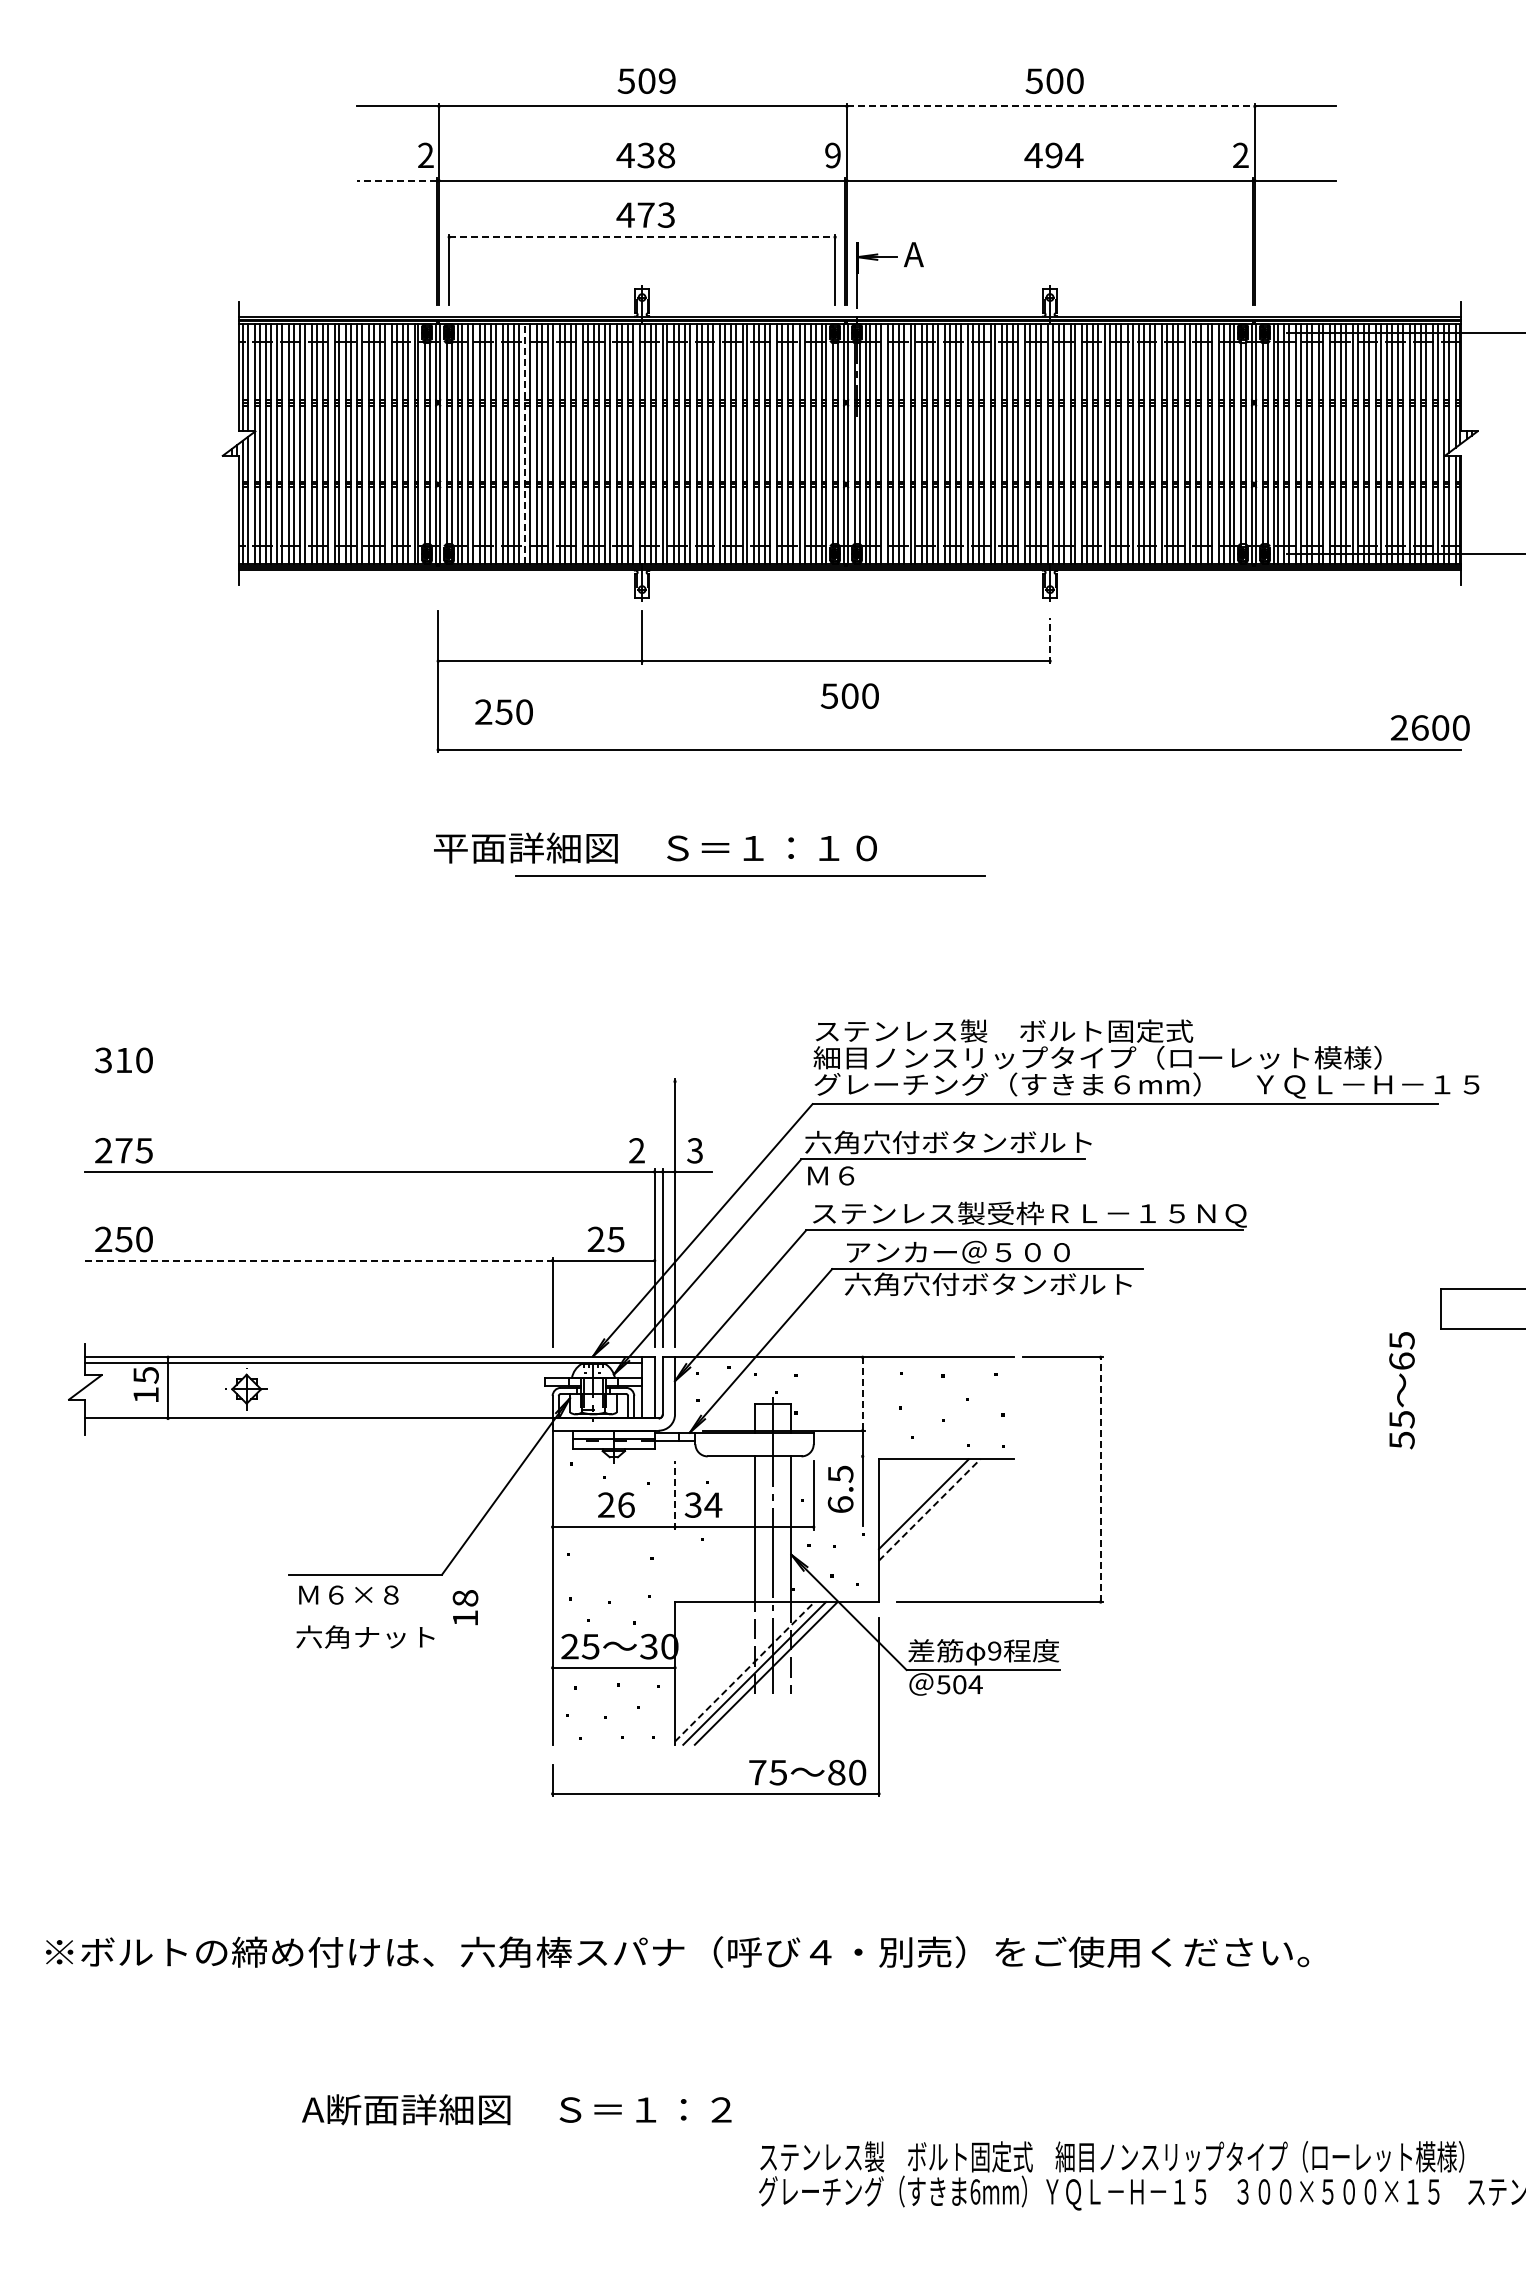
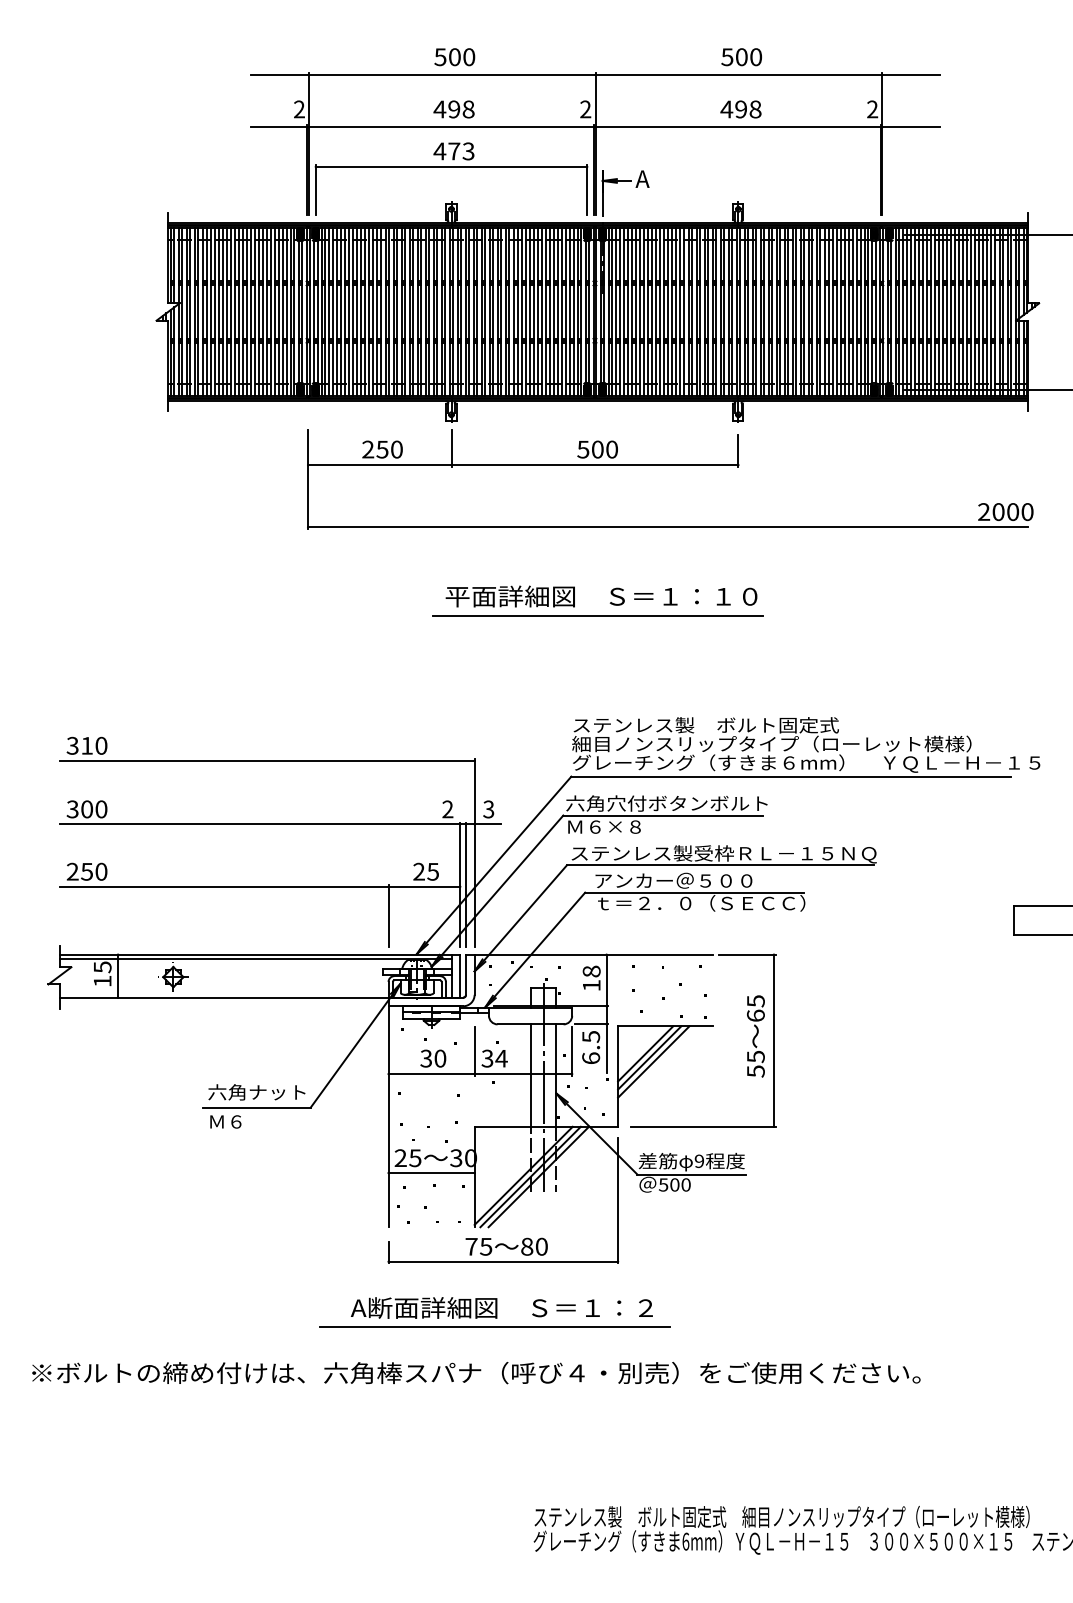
text: (666, 80) -> (468, 56), 509 -> 500
line: (1050, 106) -> (738, 74), dashed -> solid
text: (645, 155) -> (453, 109), 438 -> 498
text: (832, 155) -> (585, 109), 9 -> 2
text: (1074, 155) -> (755, 109), 494 -> 498
line: (397, 180) -> (279, 127), dashed -> solid
line: (642, 237) -> (451, 167), dashed -> solid
line: (525, 443) -> (369, 312), dashed -> solid
line: (1050, 640) -> (738, 450), dashed -> solid
text: (849, 695) -> (597, 449), moved
text: (503, 711) -> (382, 449), moved
text: (1419, 727) -> (998, 511), 2600 -> 2000
text: (655, 847) -> (601, 596), moved
line: (750, 875) -> (598, 615), moved
line: (380, 1081) -> (267, 760), added
text: (123, 1150) -> (86, 809), 275 -> 300
text: (888, 1175) -> (624, 826), Ｍ６ -> Ｍ６×８
line: (319, 1260) -> (224, 886), dashed -> solid
text: (994, 1284) -> (699, 903), 六角穴付ボタンボルト -> ｔ＝２．０（ＳＥＣＣ）
text: (1401, 1390) -> (755, 1036), moved
line: (862, 1394) -> (606, 980), dashed -> solid
line: (841, 1456) -> (591, 1024), added
line: (1100, 1479) -> (773, 1040), dashed -> solid
line: (675, 1495) -> (474, 1051), dashed -> solid
line: (918, 1498) -> (645, 1053), added
text: (615, 1504) -> (432, 1058), 26 -> 30
line: (929, 1509) -> (653, 1061), dashed -> solid
text: (376, 1594) -> (264, 1121), Ｍ６×８ -> Ｍ６
text: (465, 1607) -> (591, 978), moved
text: (365, 1636) -> (256, 1091), moved
line: (744, 1671) -> (523, 1175), dashed -> solid
text: (975, 1684) -> (685, 1184), 504 -> 500
text: (807, 1772) -> (506, 1246), moved
line: (703, 1887) -> (494, 1327), added
text: (516, 2109) -> (501, 1307), moved

